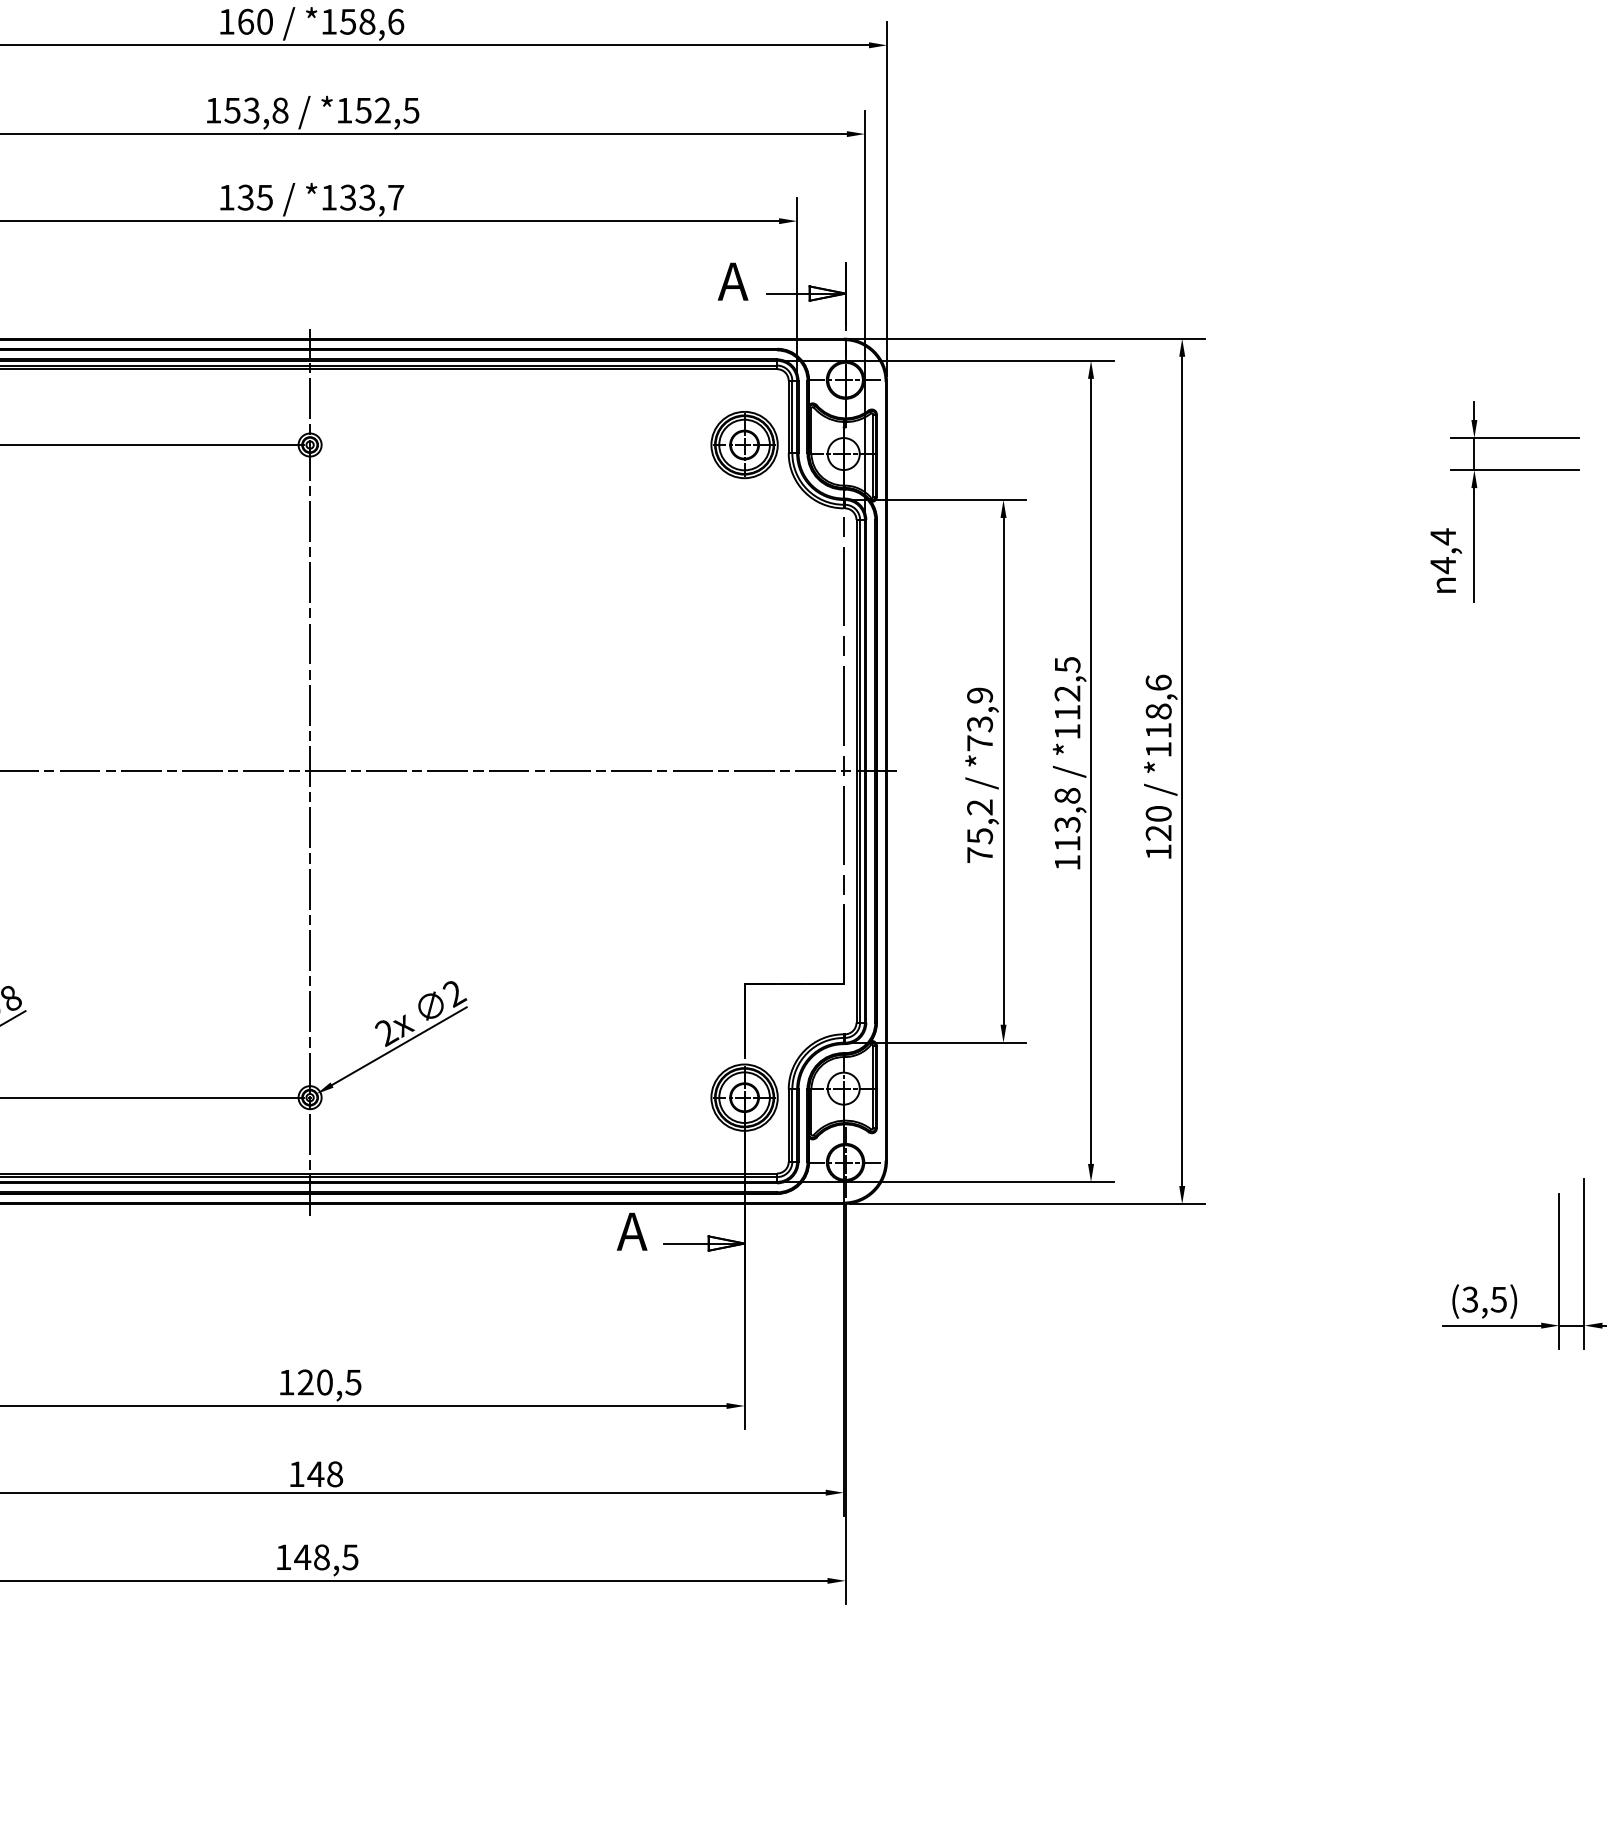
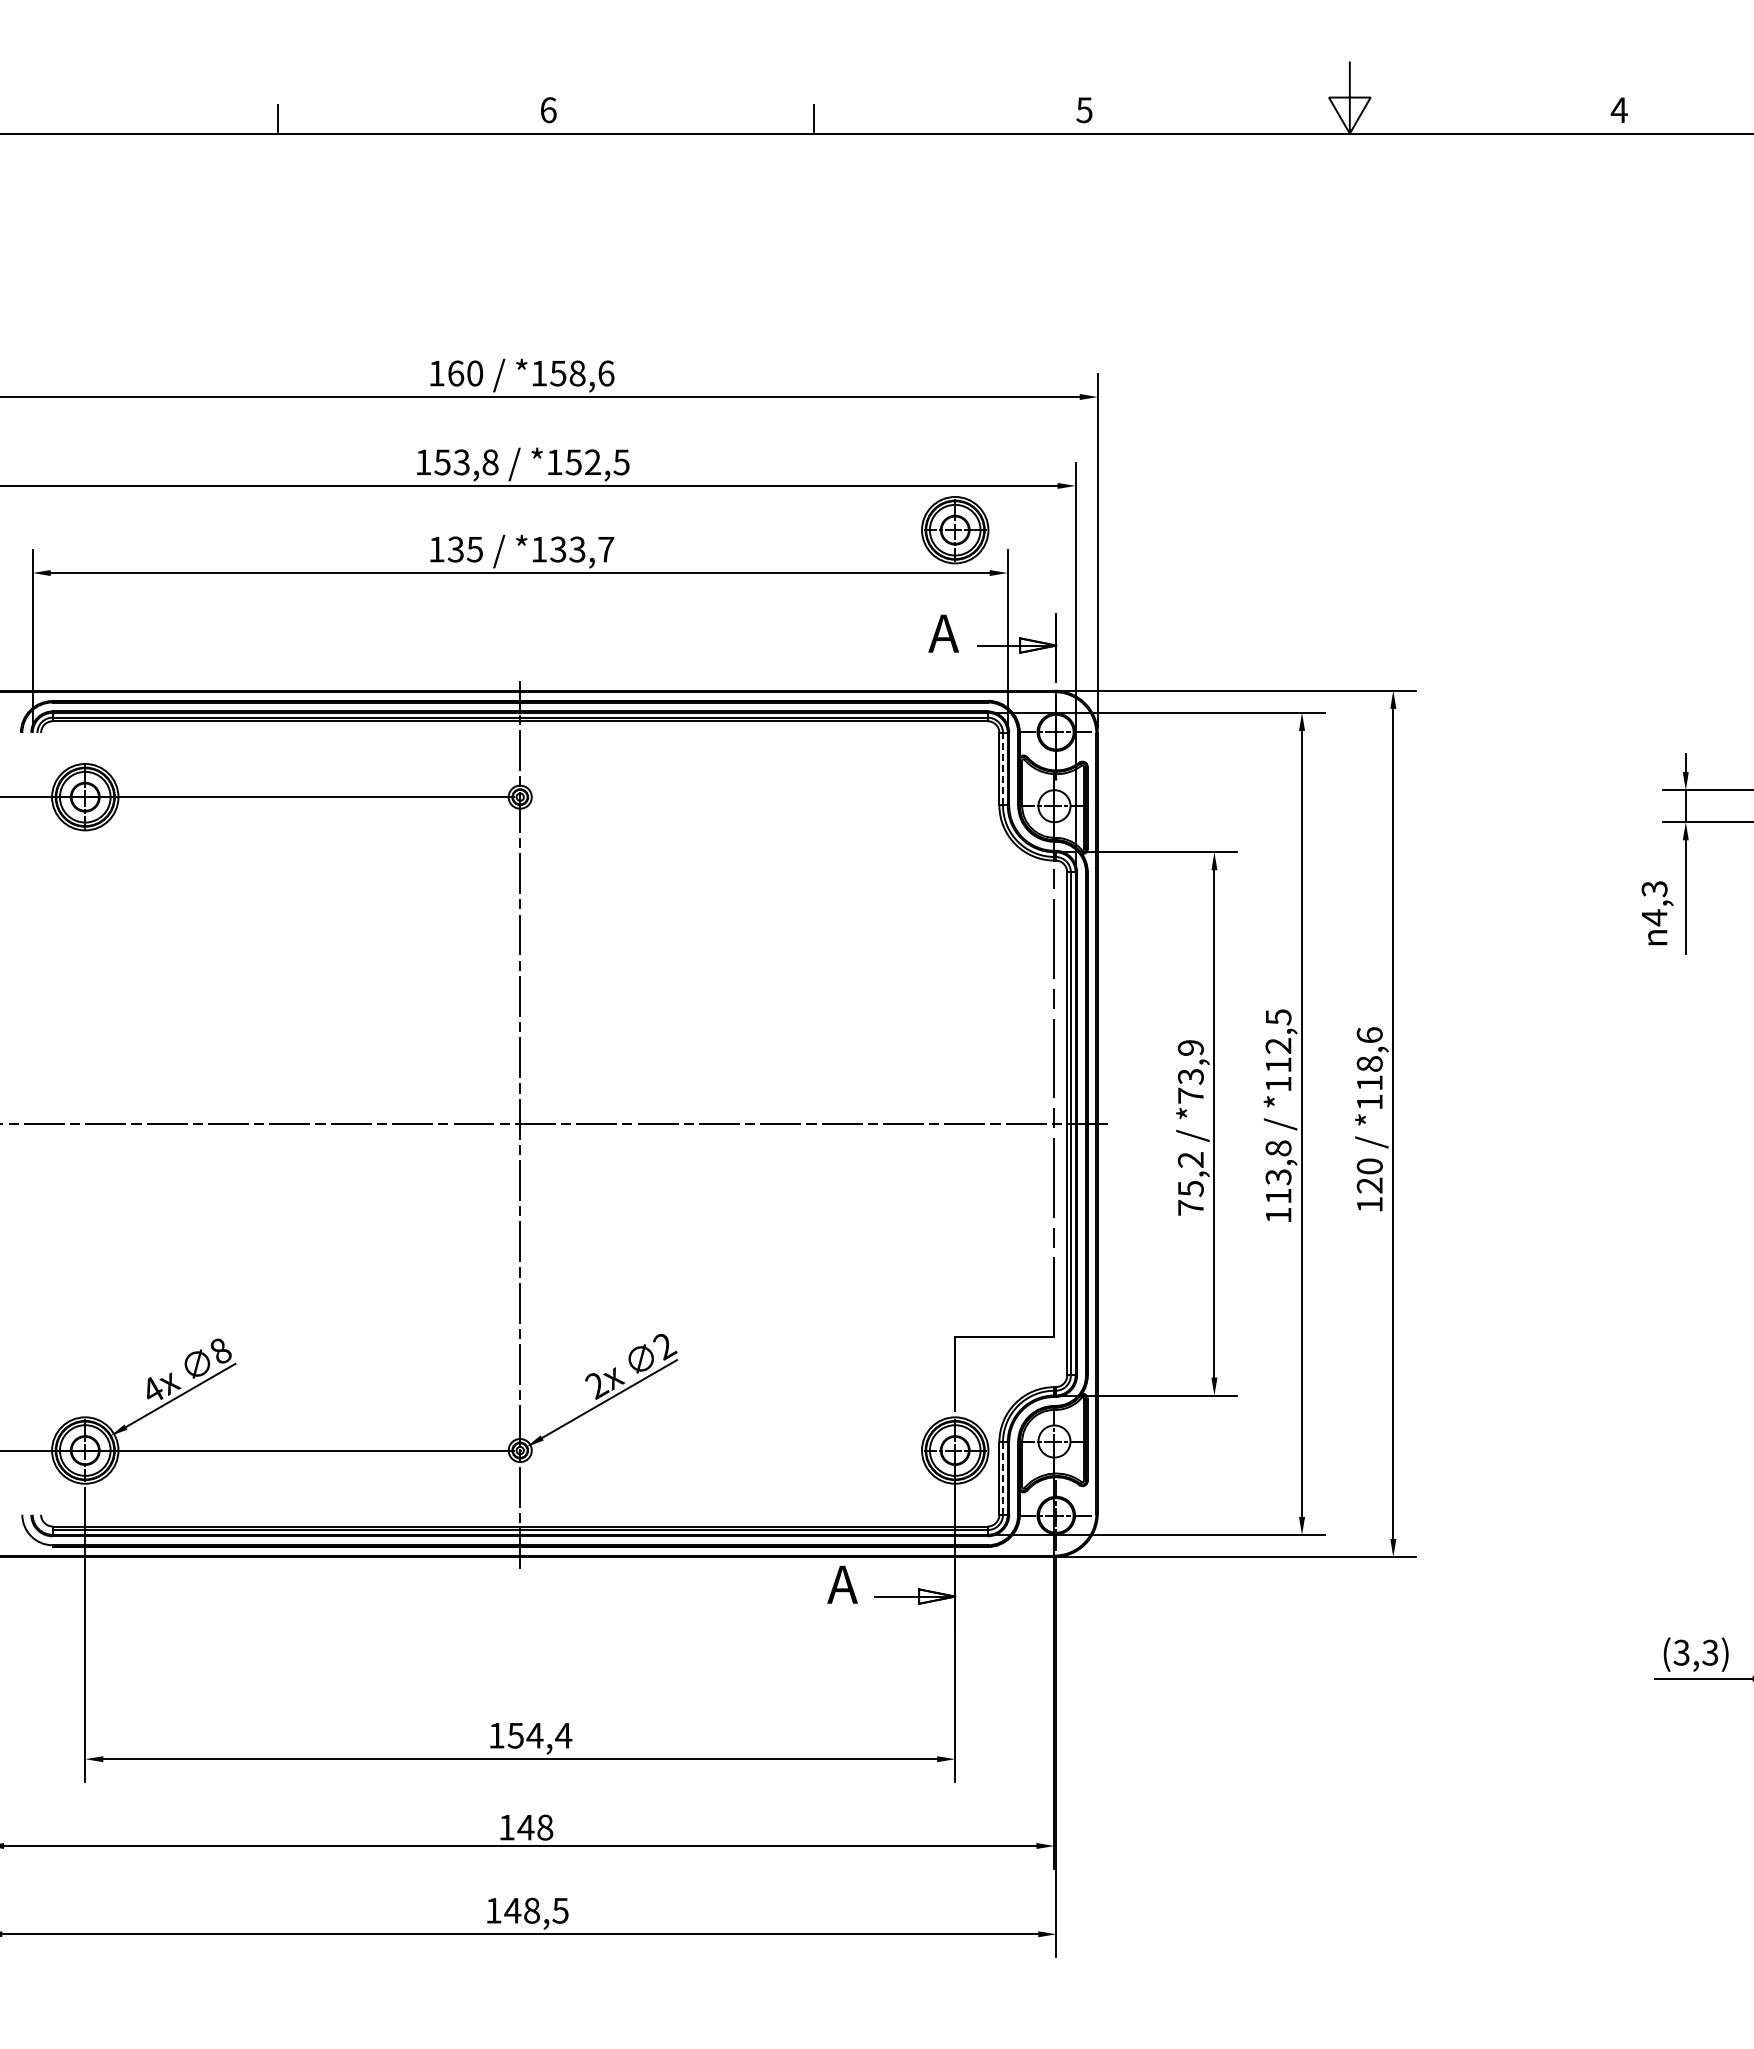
line: (792, 416) -> (1003, 768), solid -> dashed
part: (744, 445) -> (955, 530), moved
text: (1443, 536) -> (1654, 888), 4,4 -> 4,3
line: (792, 1125) -> (1003, 1478), solid -> dashed
text: (1499, 1299) -> (1710, 1652), (3,5) -> (3,3)
text: (329, 1382) -> (539, 1735), 120,5 -> 154,4

